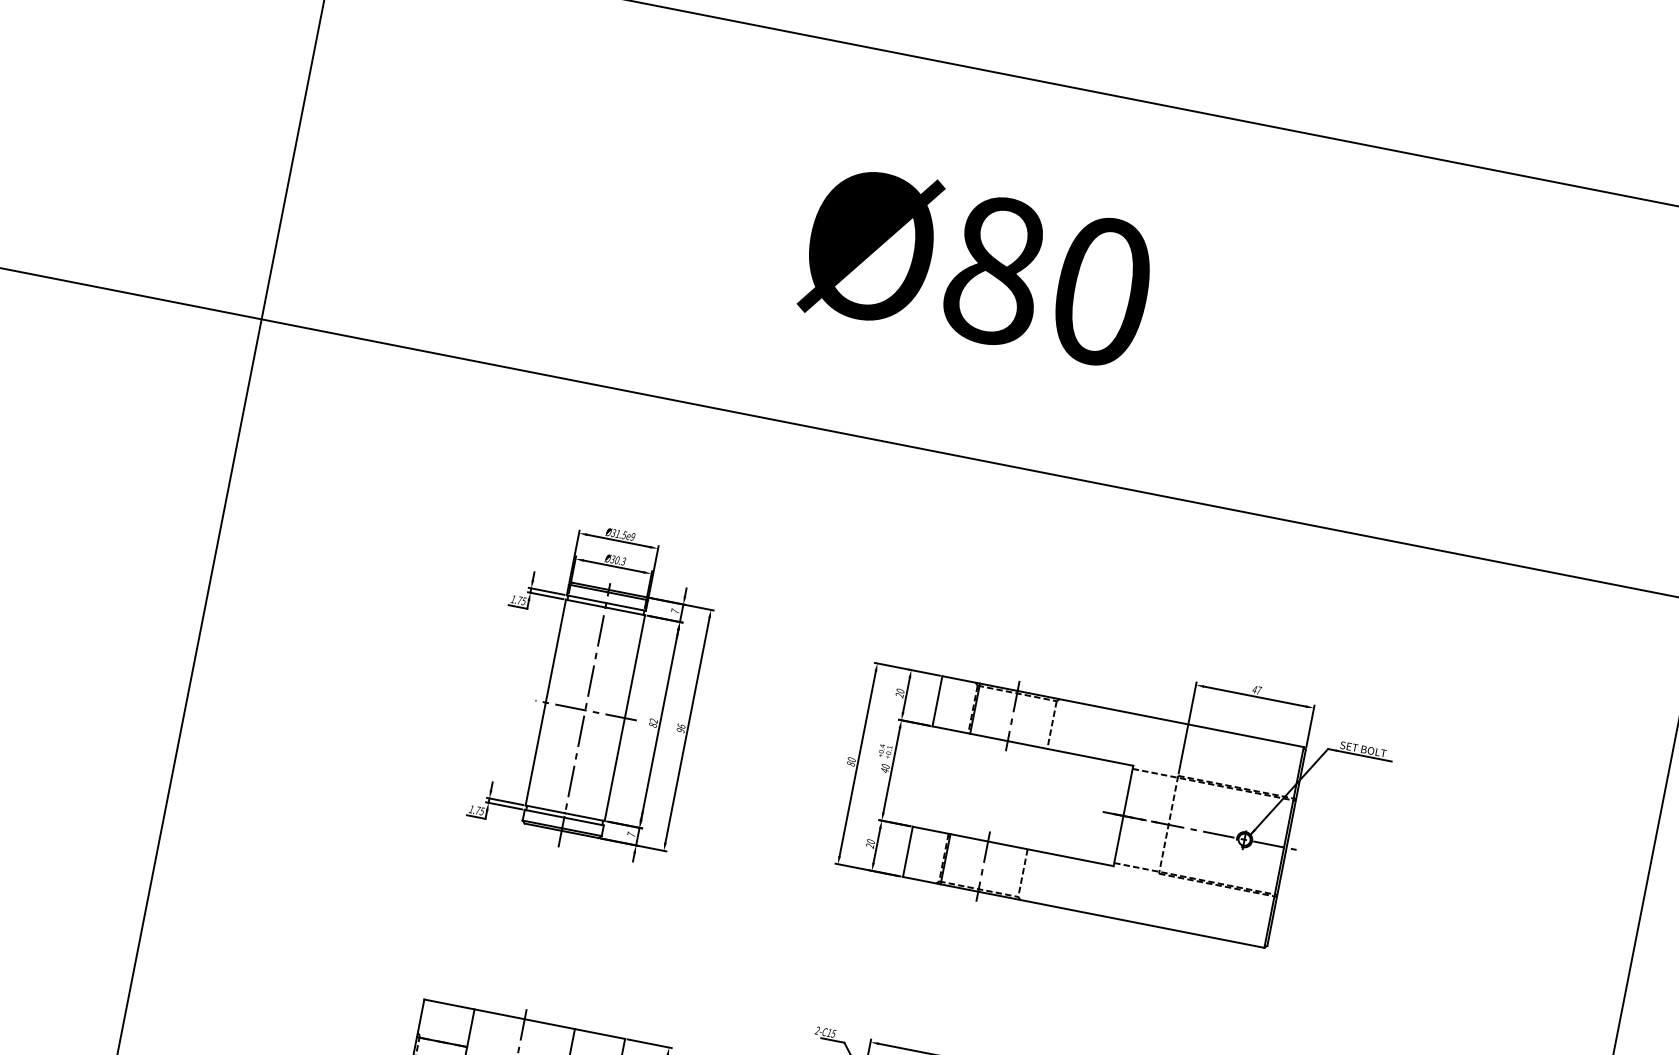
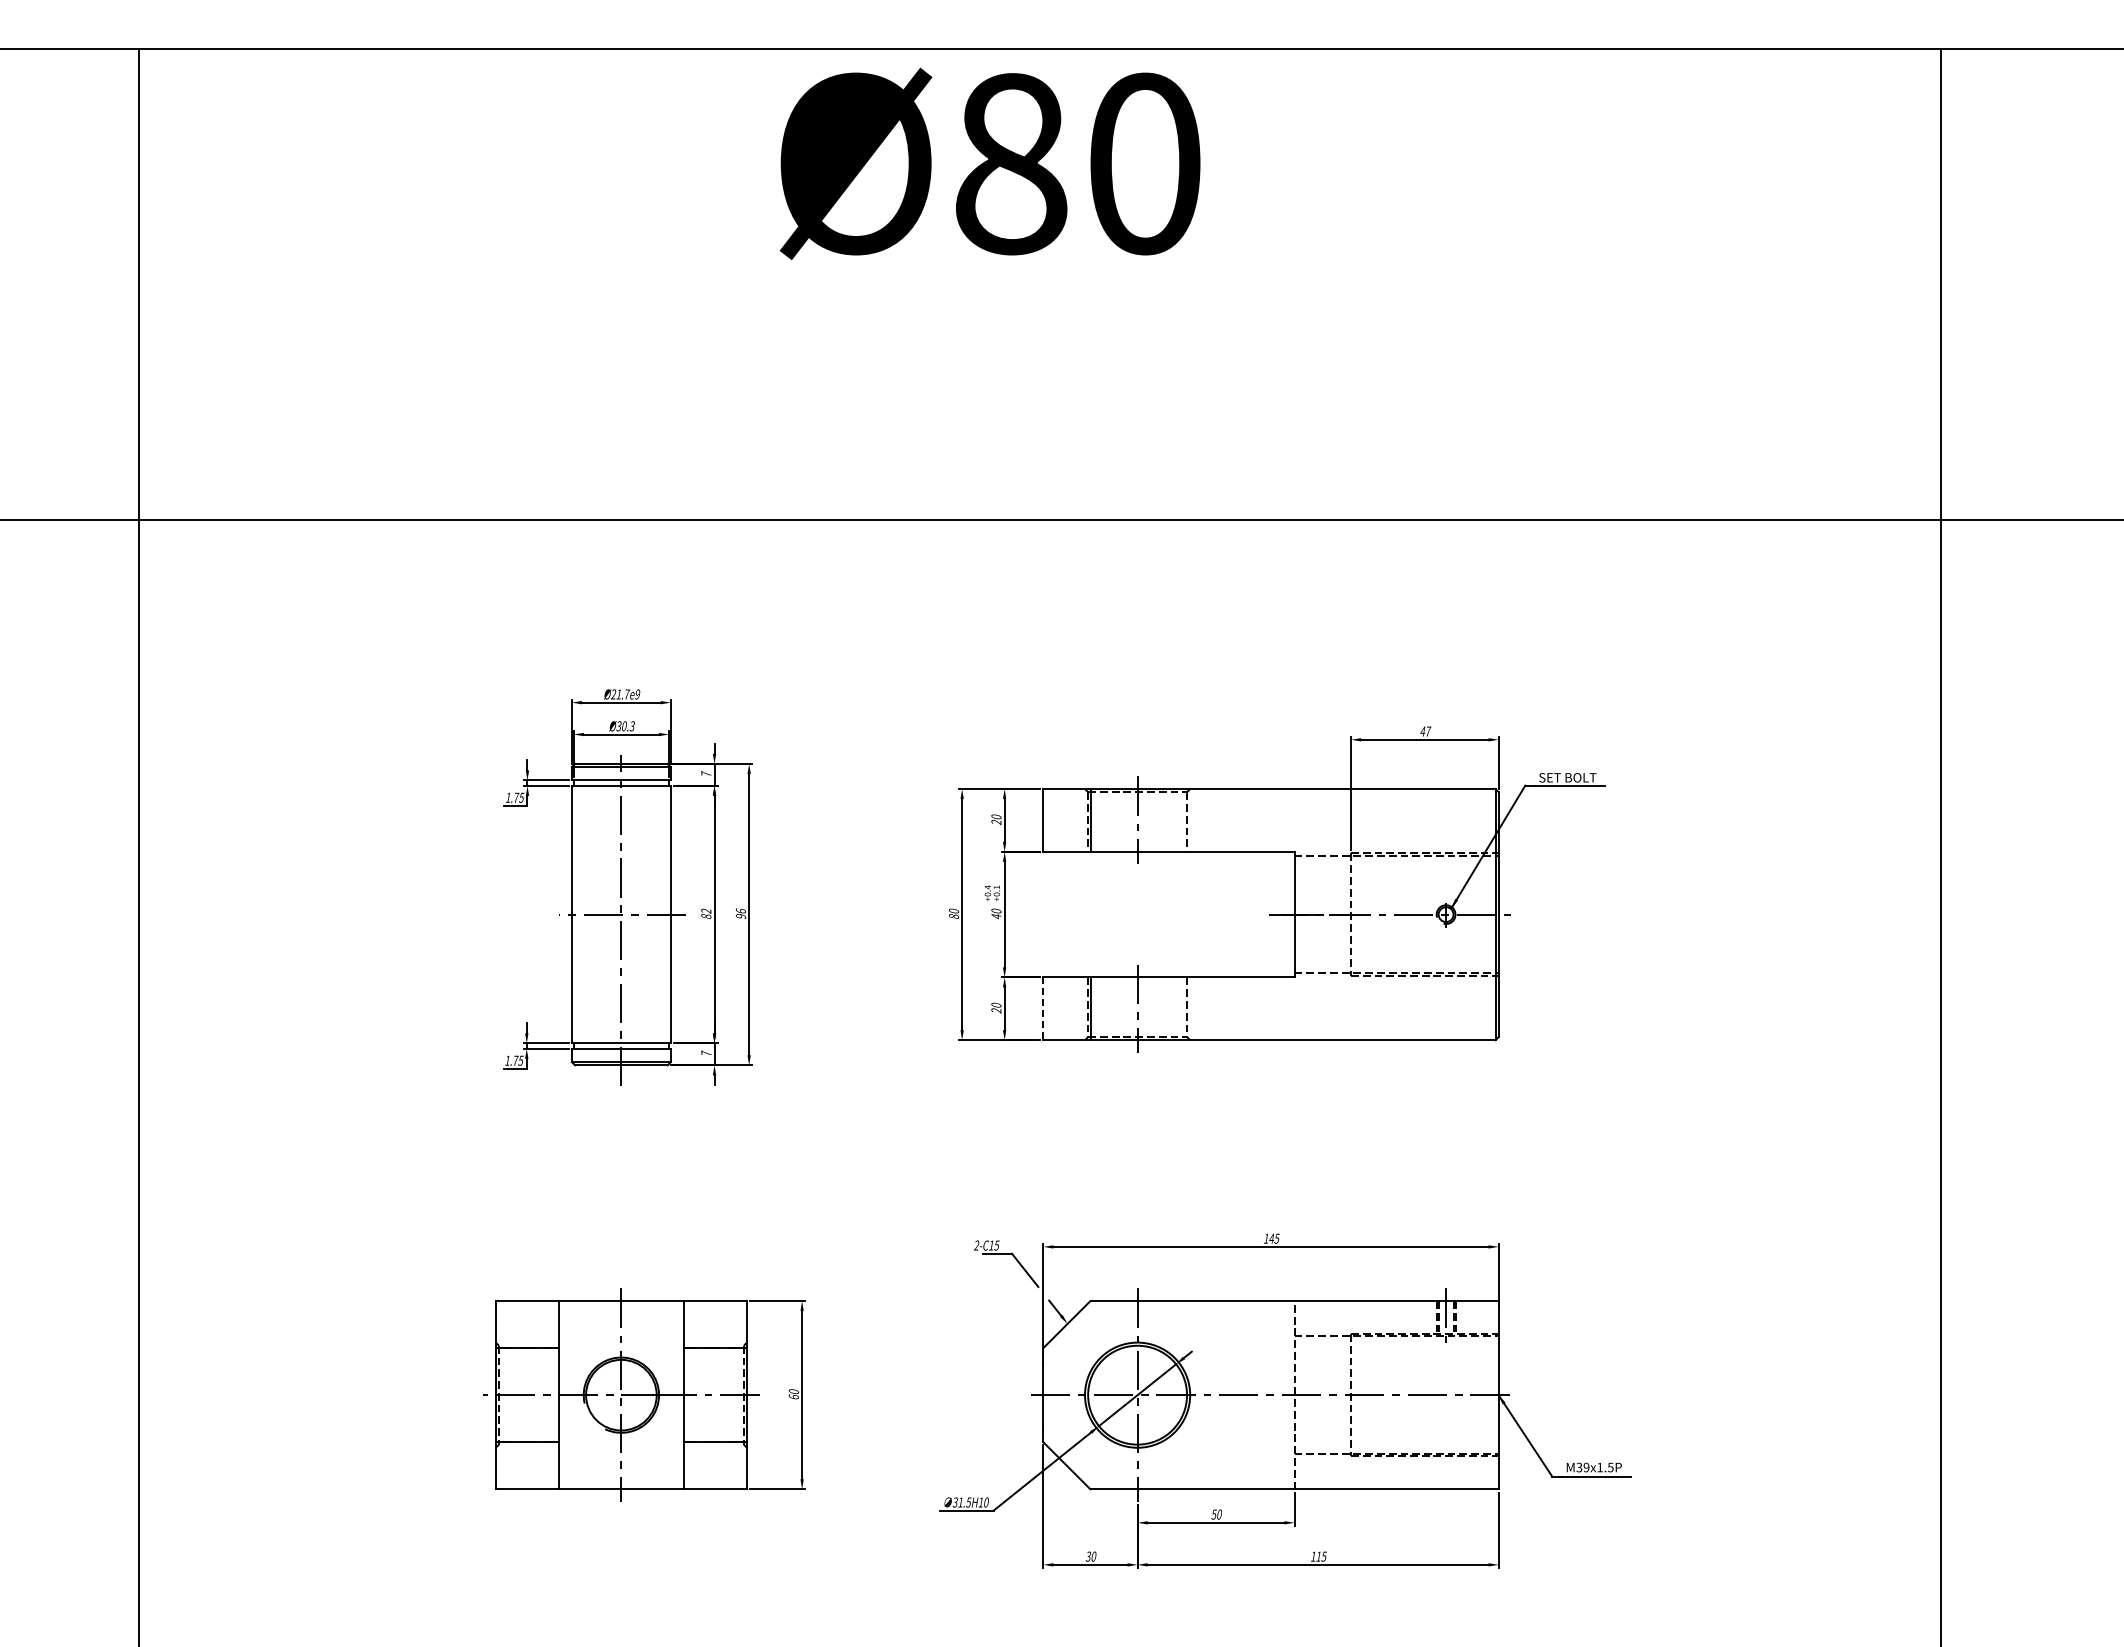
text: (977, 266) -> (989, 163), moved
text: (619, 534) -> (620, 694), Ø31.5e9 -> Ø21.7e9
line: (907, 852) -> (1043, 1009), solid -> dashed

